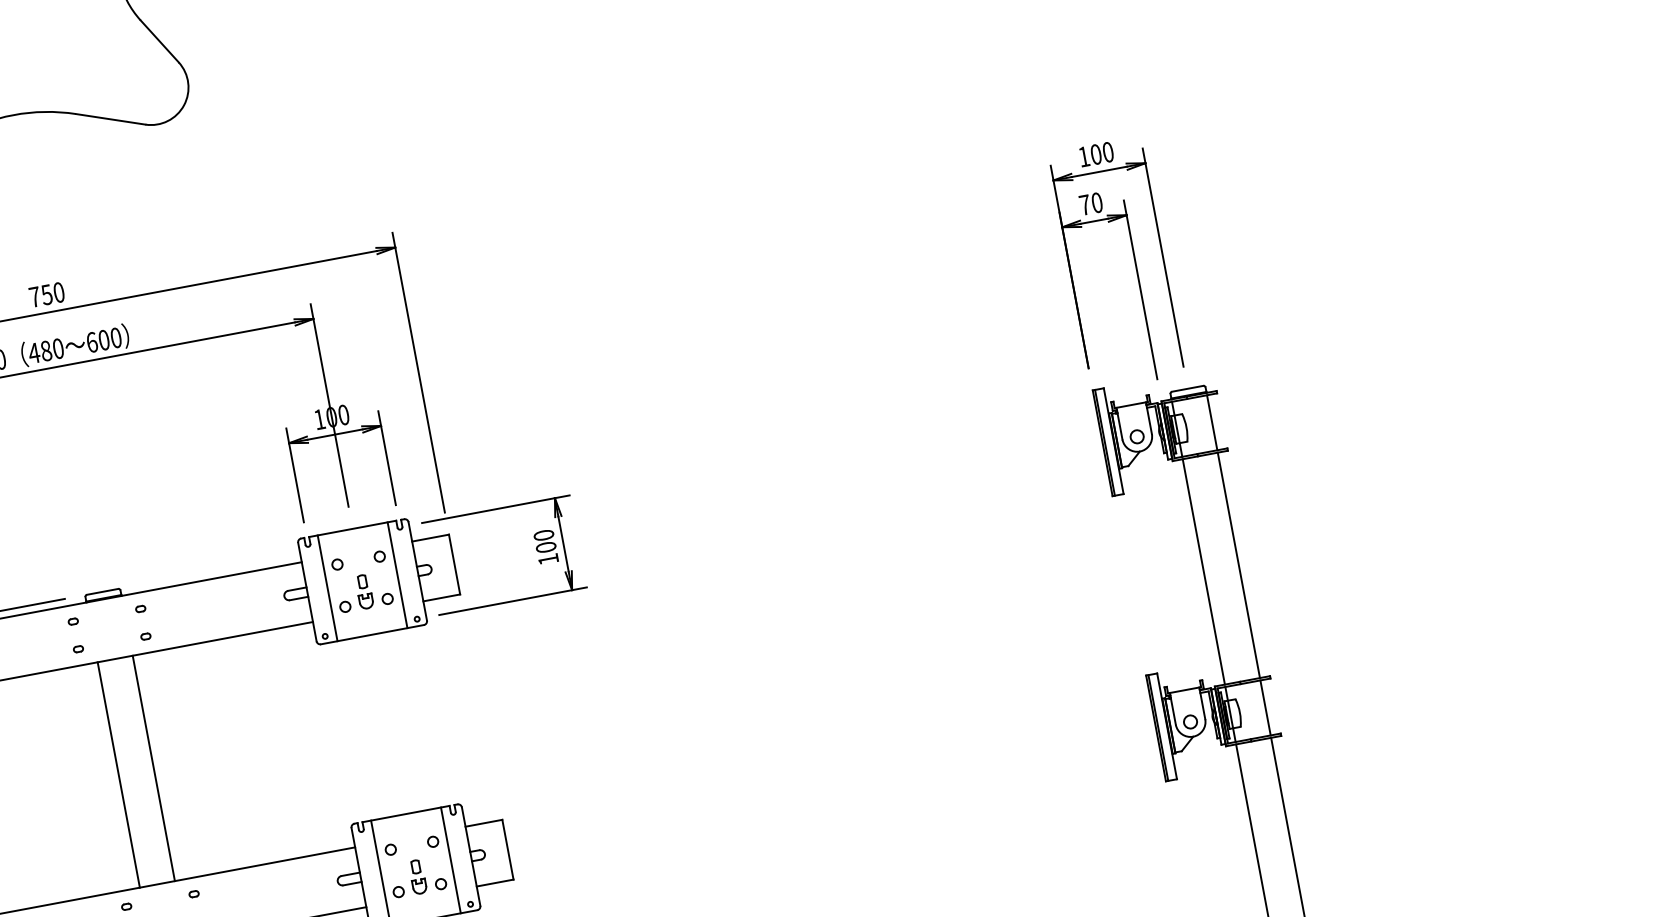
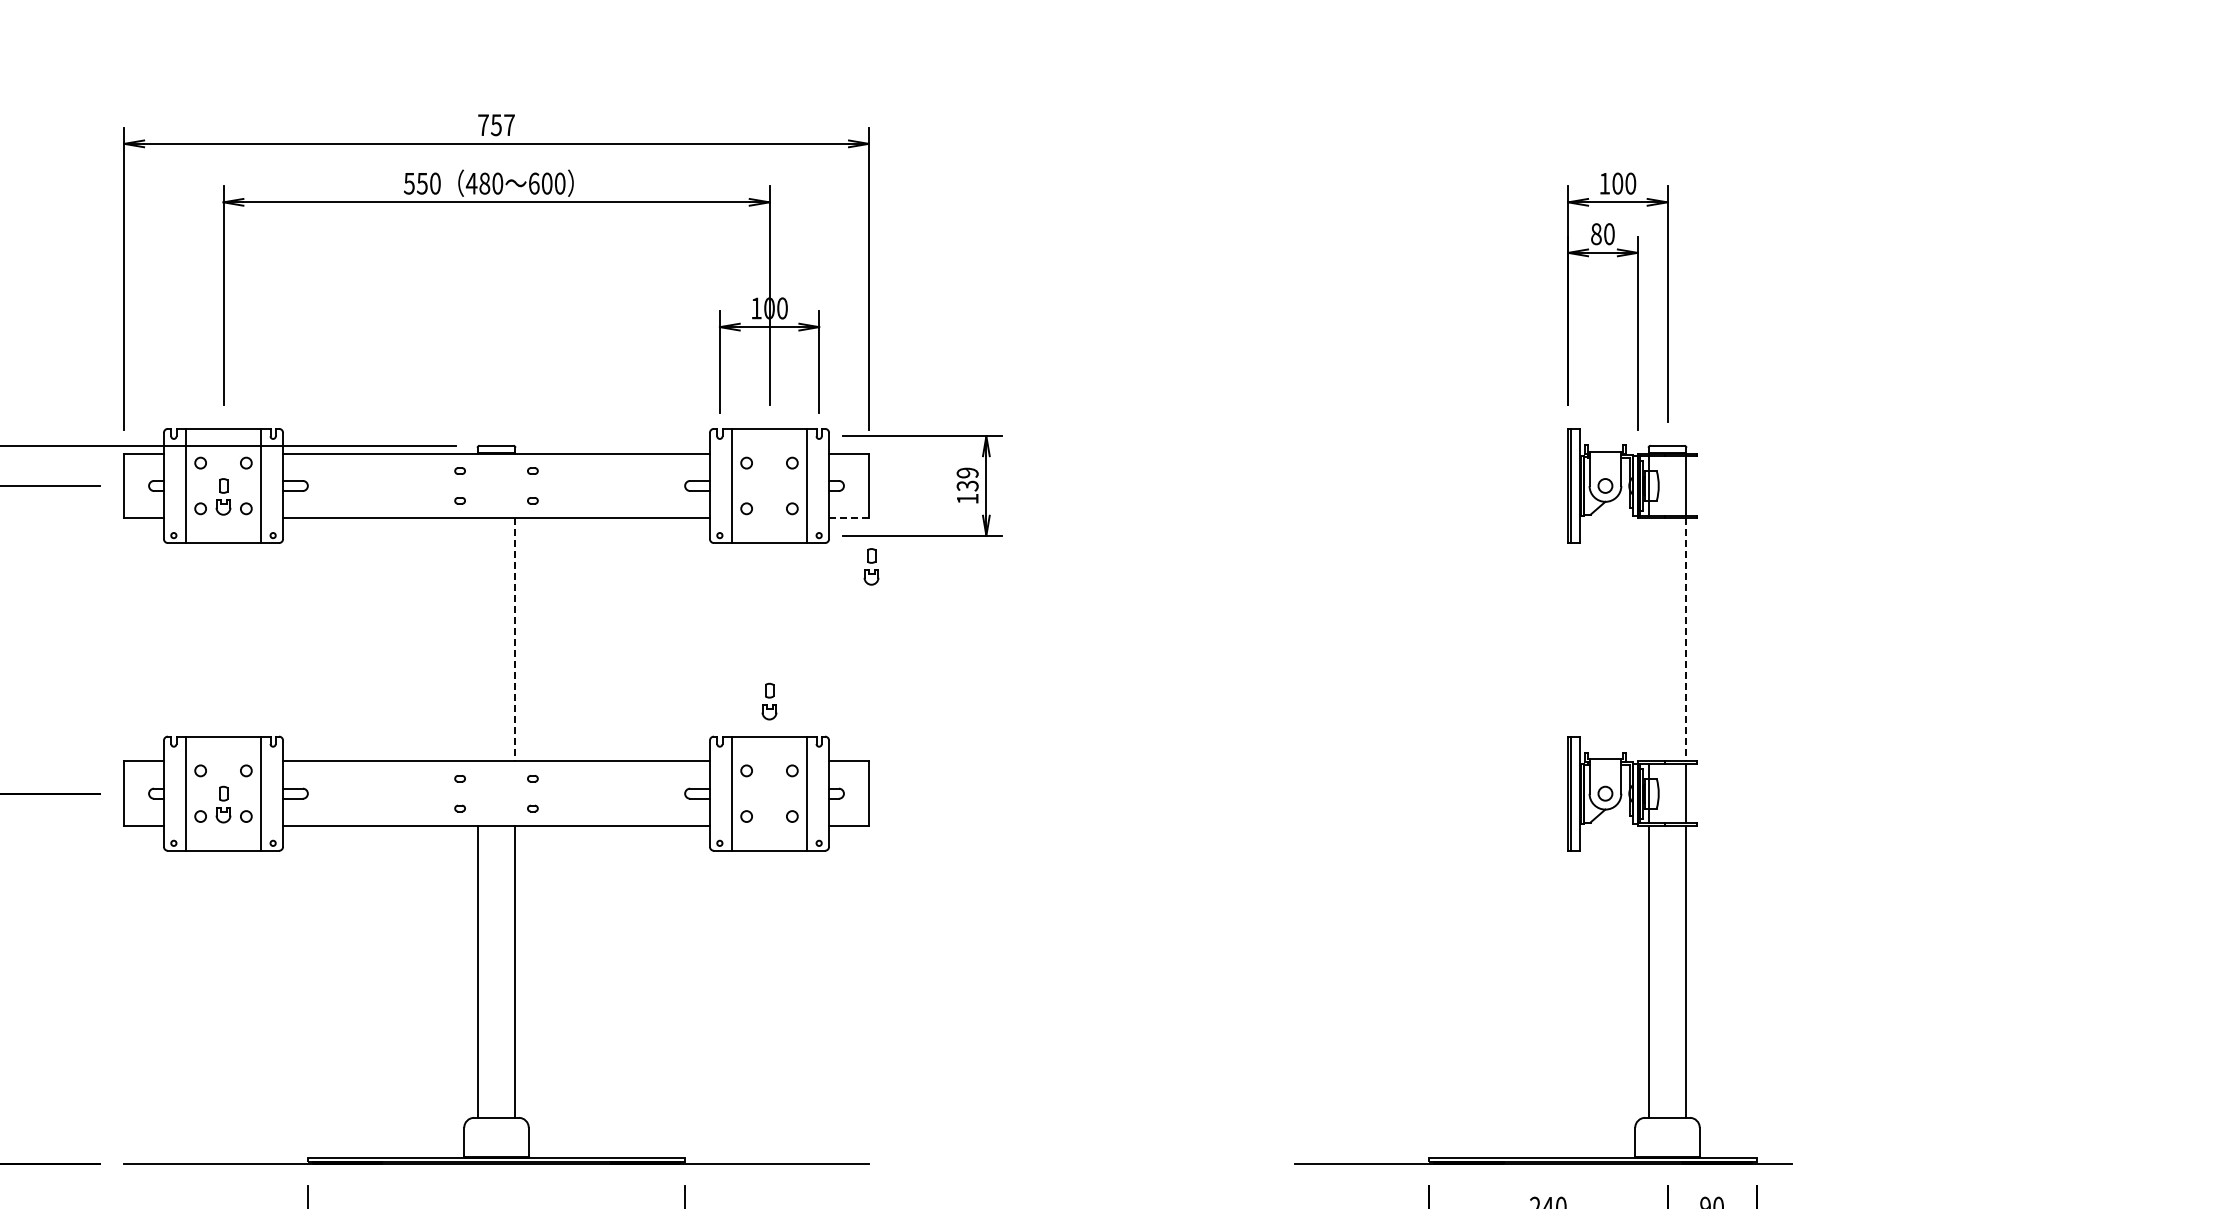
text: (1085, 205) -> (1596, 234), 70 -> 80
text: (59, 292) -> (509, 125), 750 -> 757
text: (544, 541) -> (967, 479), 100 -> 139
line: (1238, 565) -> (1686, 639), solid -> dashed
line: (1203, 571) -> (1648, 639), removed
part: (364, 591) -> (871, 566), moved
line: (441, 598) -> (848, 518), solid -> dashed
line: (153, 768) -> (515, 639), solid -> dashed
line: (118, 774) -> (477, 639), removed
part: (417, 876) -> (769, 701), moved

